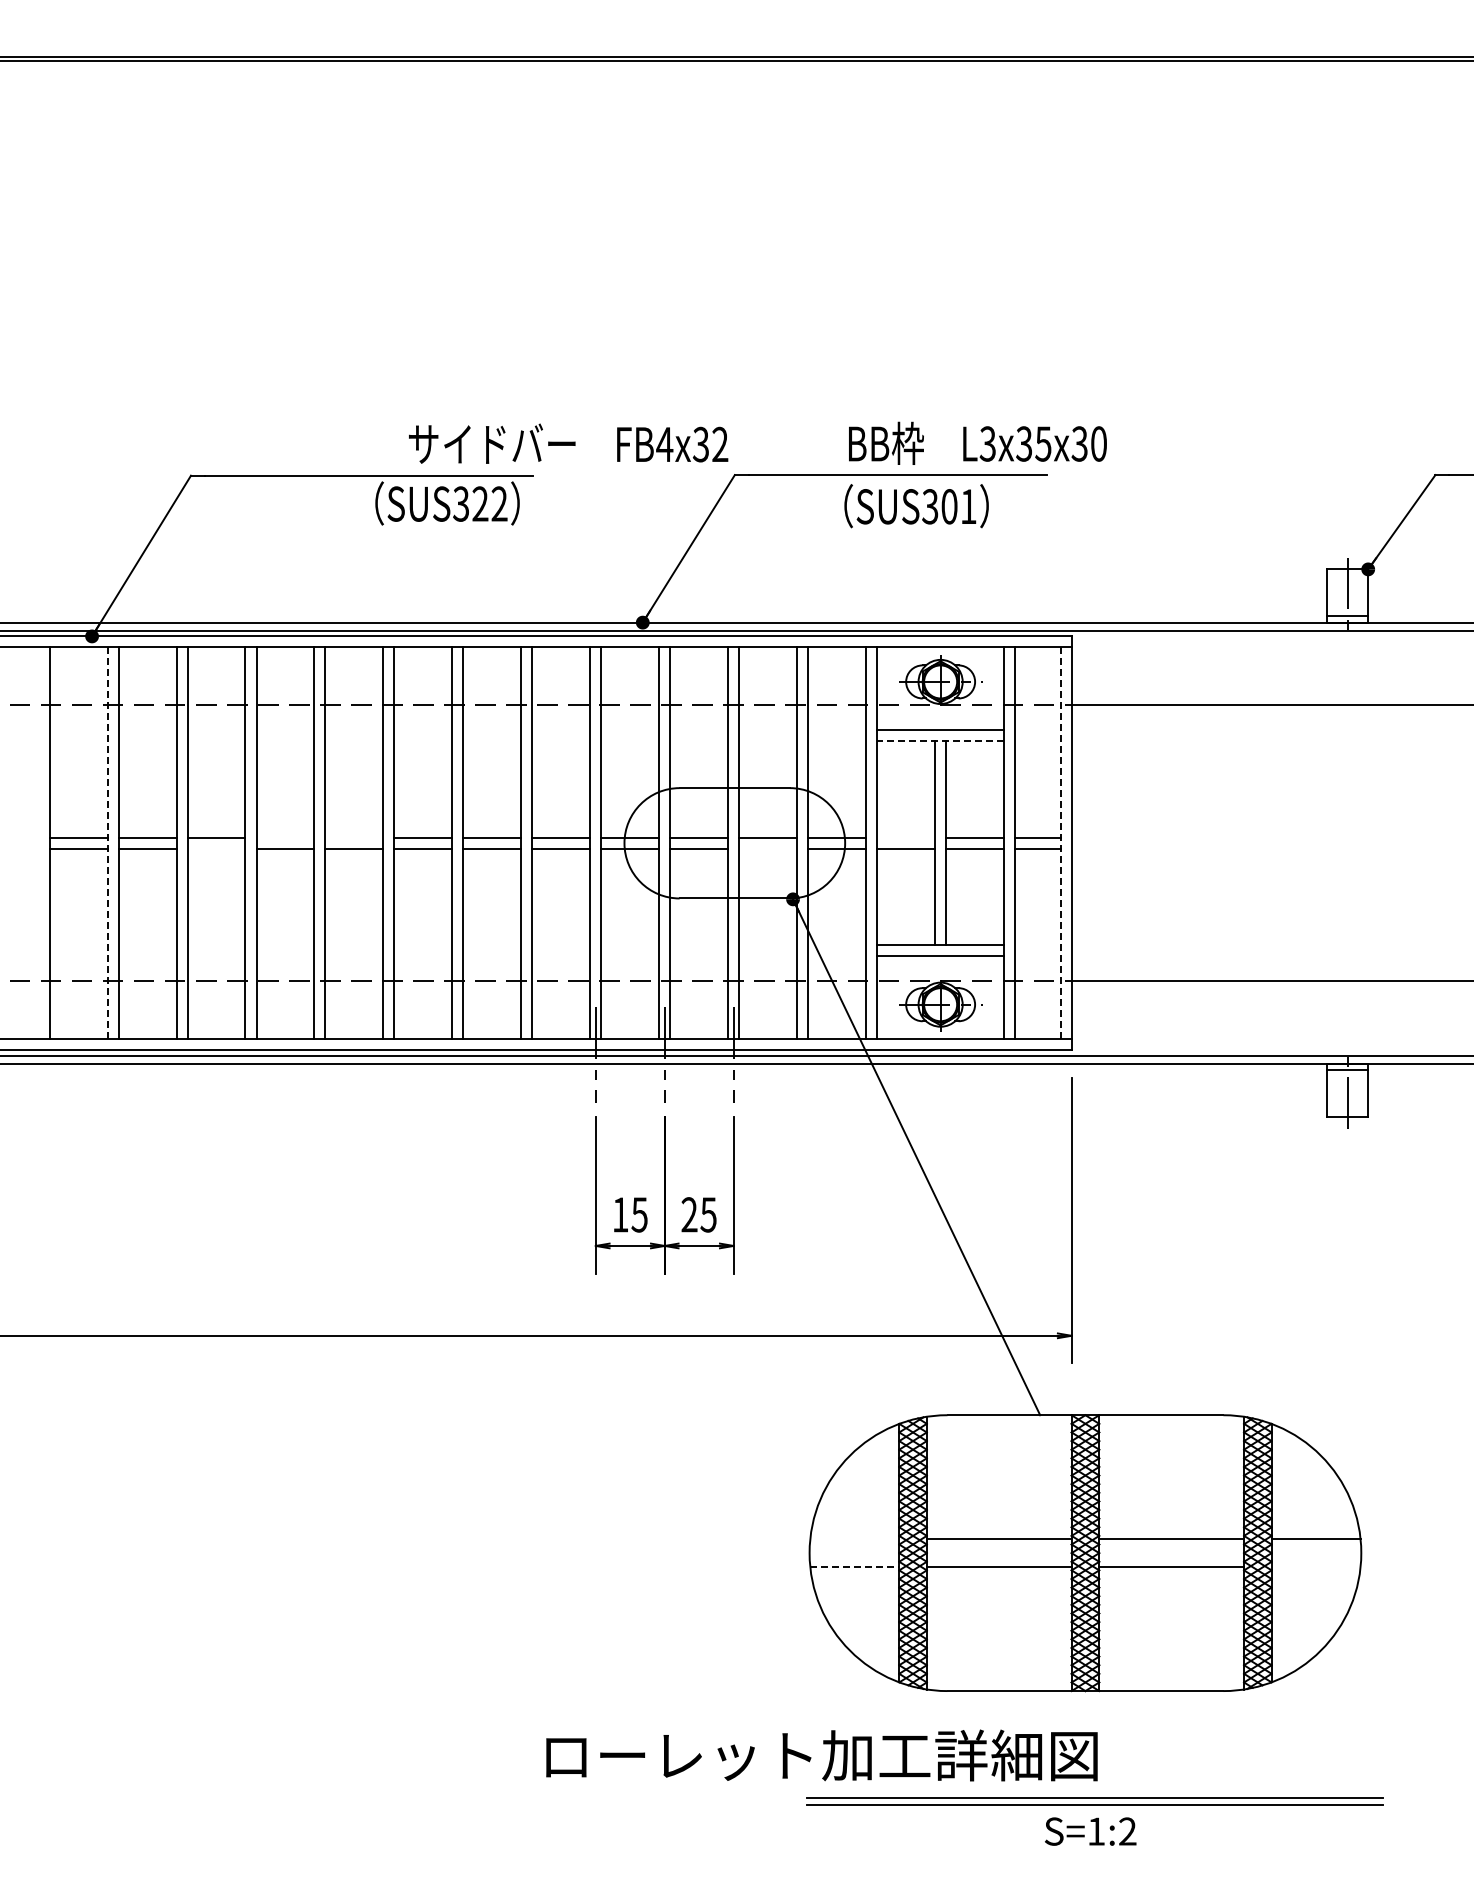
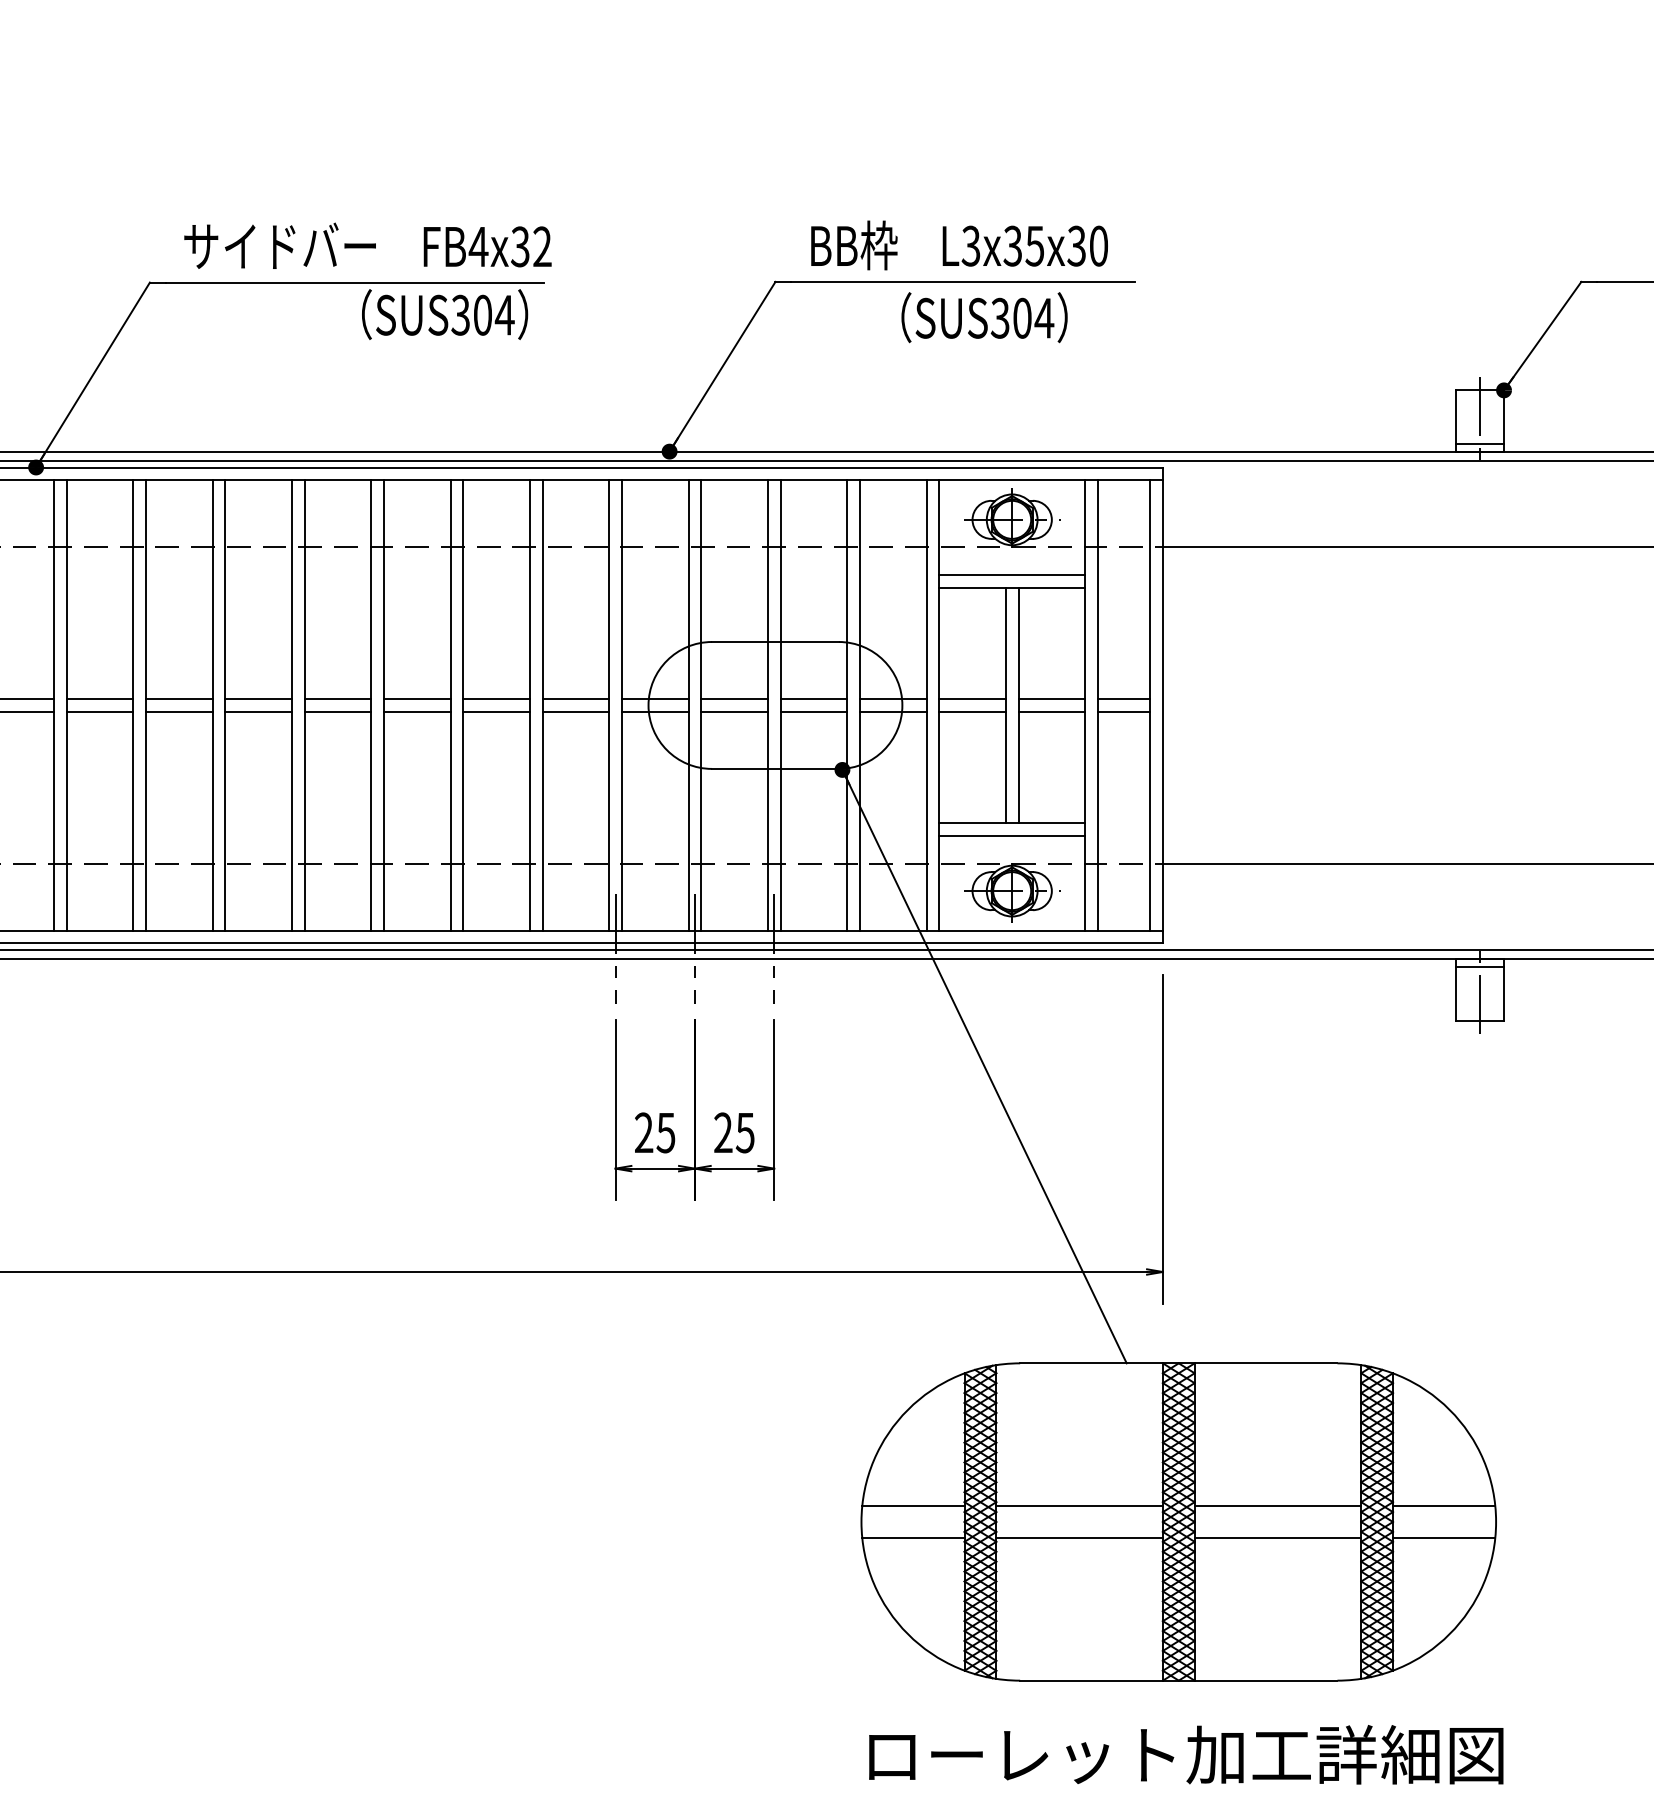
text: (977, 442) -> (959, 244), moved
text: (568, 443) -> (367, 245), moved
text: (490, 503) -> (494, 314), SUS322 -> SUS304
text: (968, 506) -> (1044, 318), SUS301 -> SUS304
line: (940, 741) -> (1012, 588), dashed -> solid
line: (285, 837) -> (258, 698), added
line: (354, 837) -> (337, 698), added
line: (906, 837) -> (972, 698), added
line: (107, 843) -> (53, 705), dashed -> solid
line: (1060, 843) -> (1150, 705), dashed -> solid
line: (216, 848) -> (179, 711), added
line: (768, 848) -> (814, 711), added
text: (620, 1214) -> (643, 1132), 15 -> 25
line: (854, 1539) -> (913, 1506), added
line: (855, 1566) -> (914, 1537), dashed -> solid
line: (1315, 1566) -> (1443, 1537), added
text: (821, 1755) -> (1185, 1754), moved

